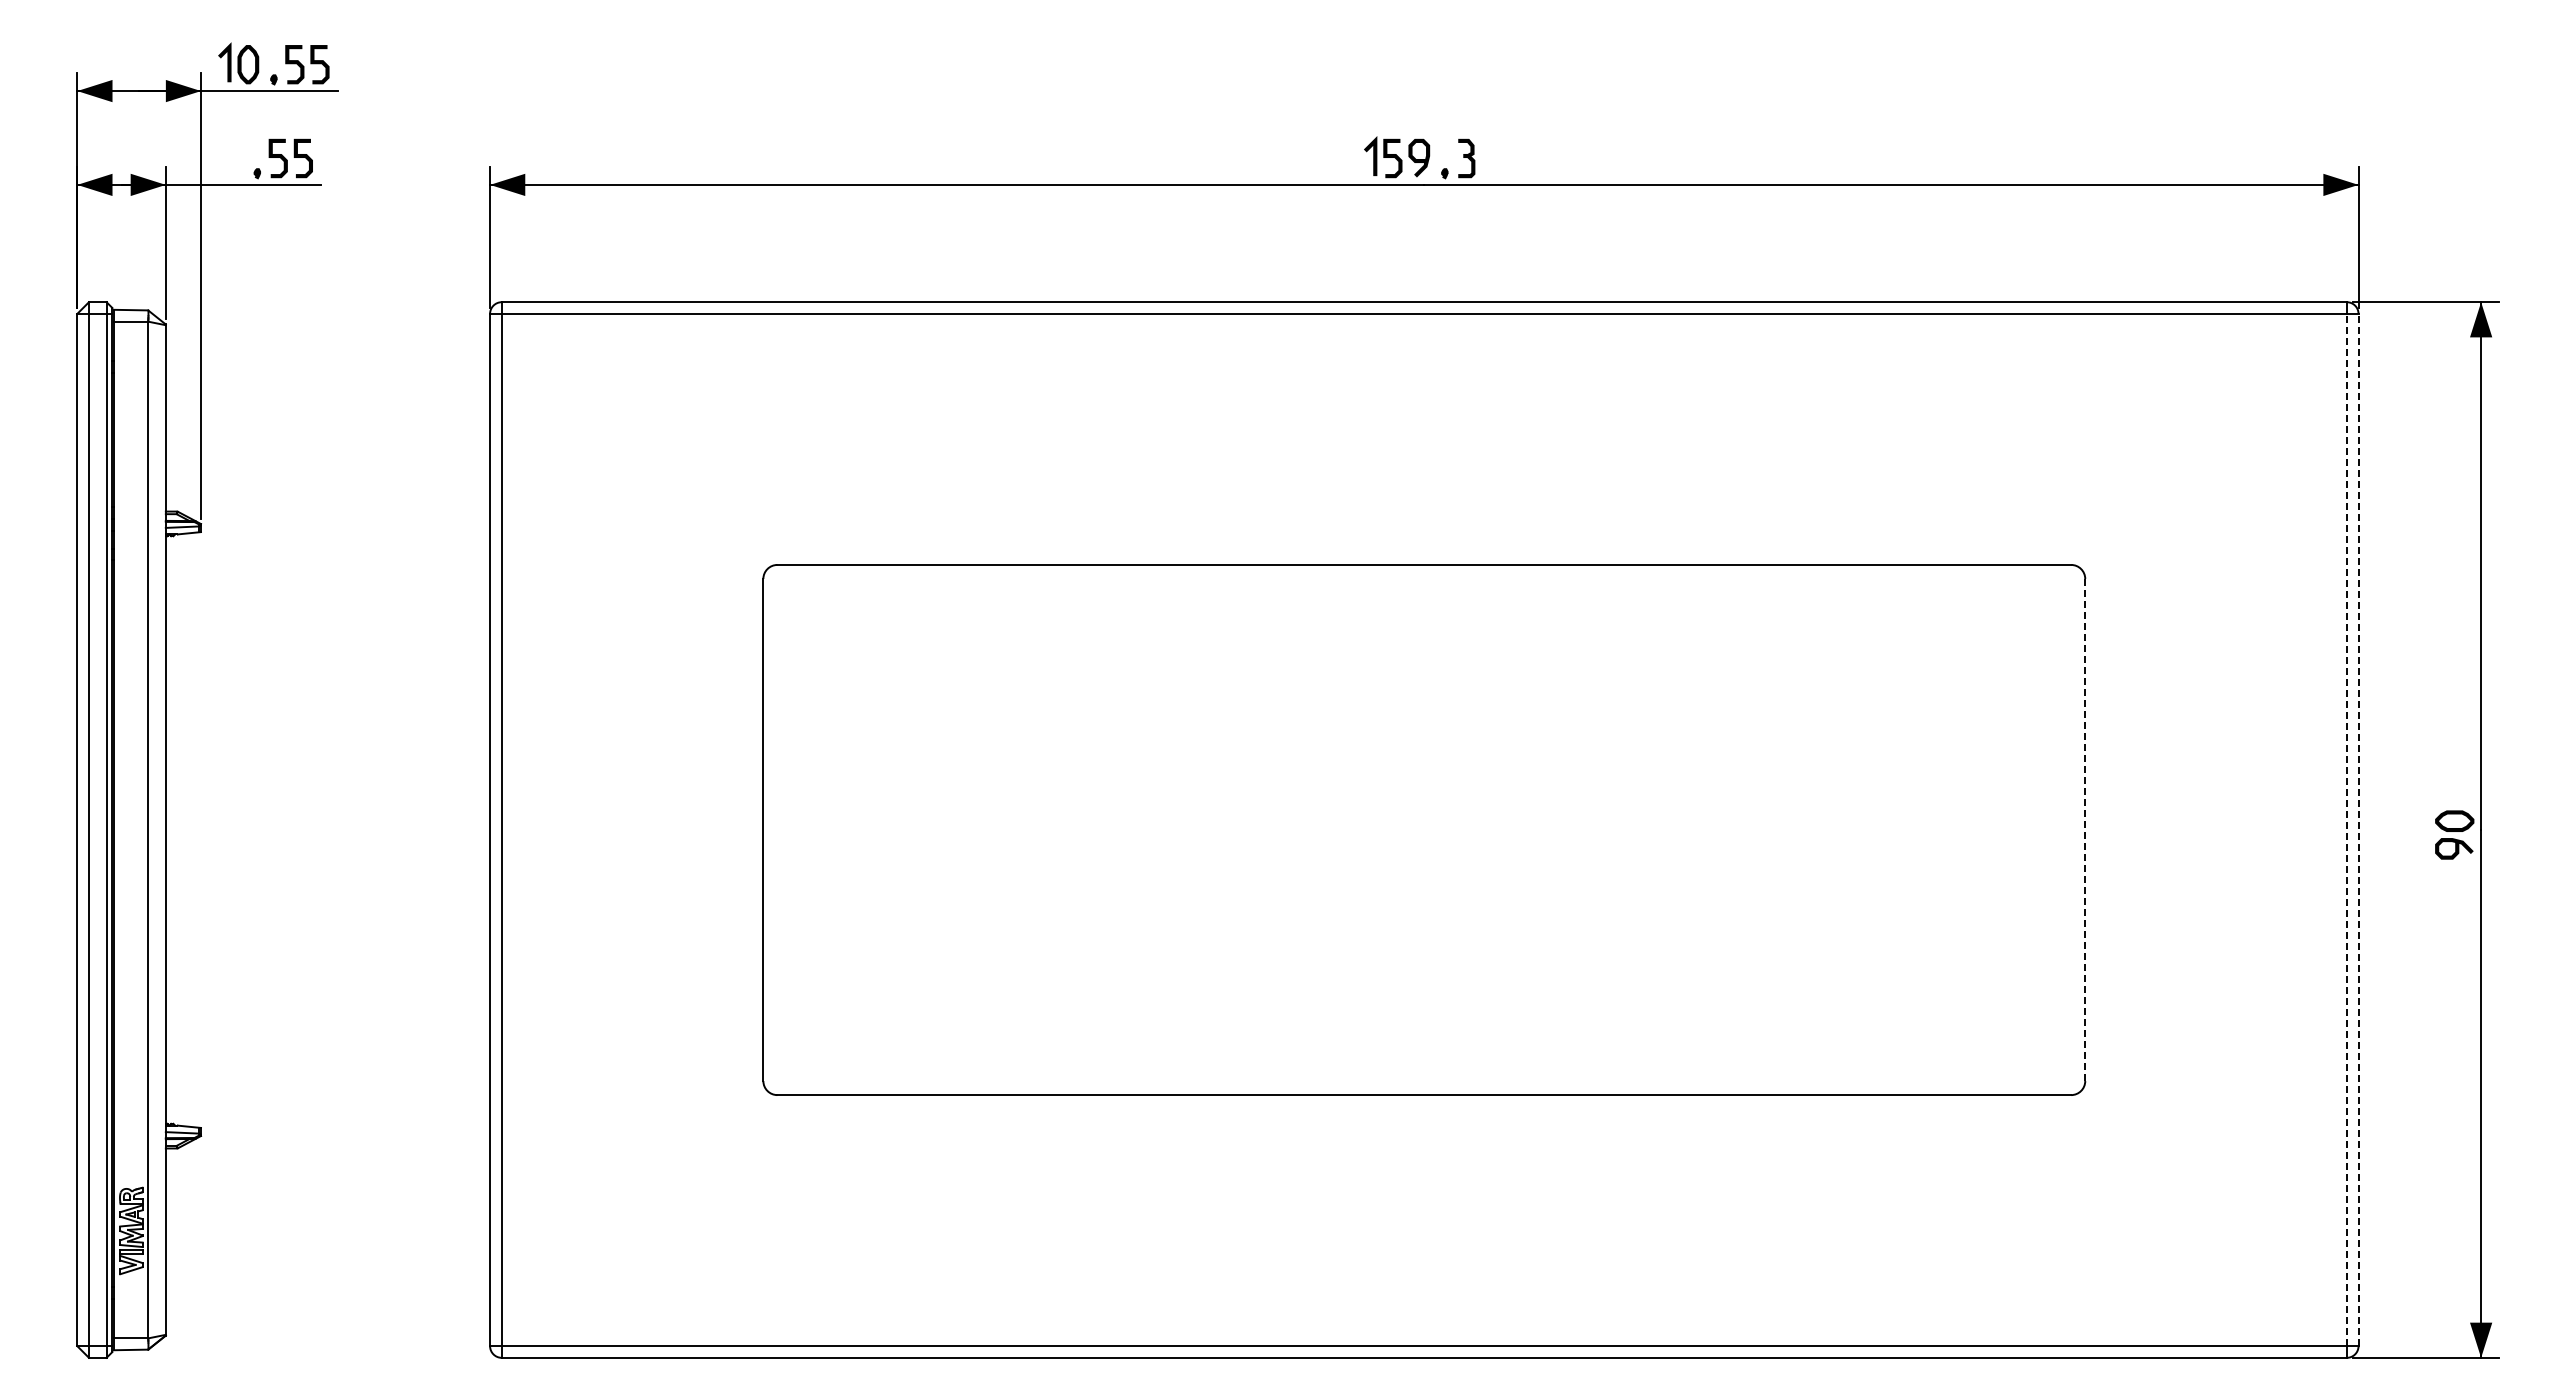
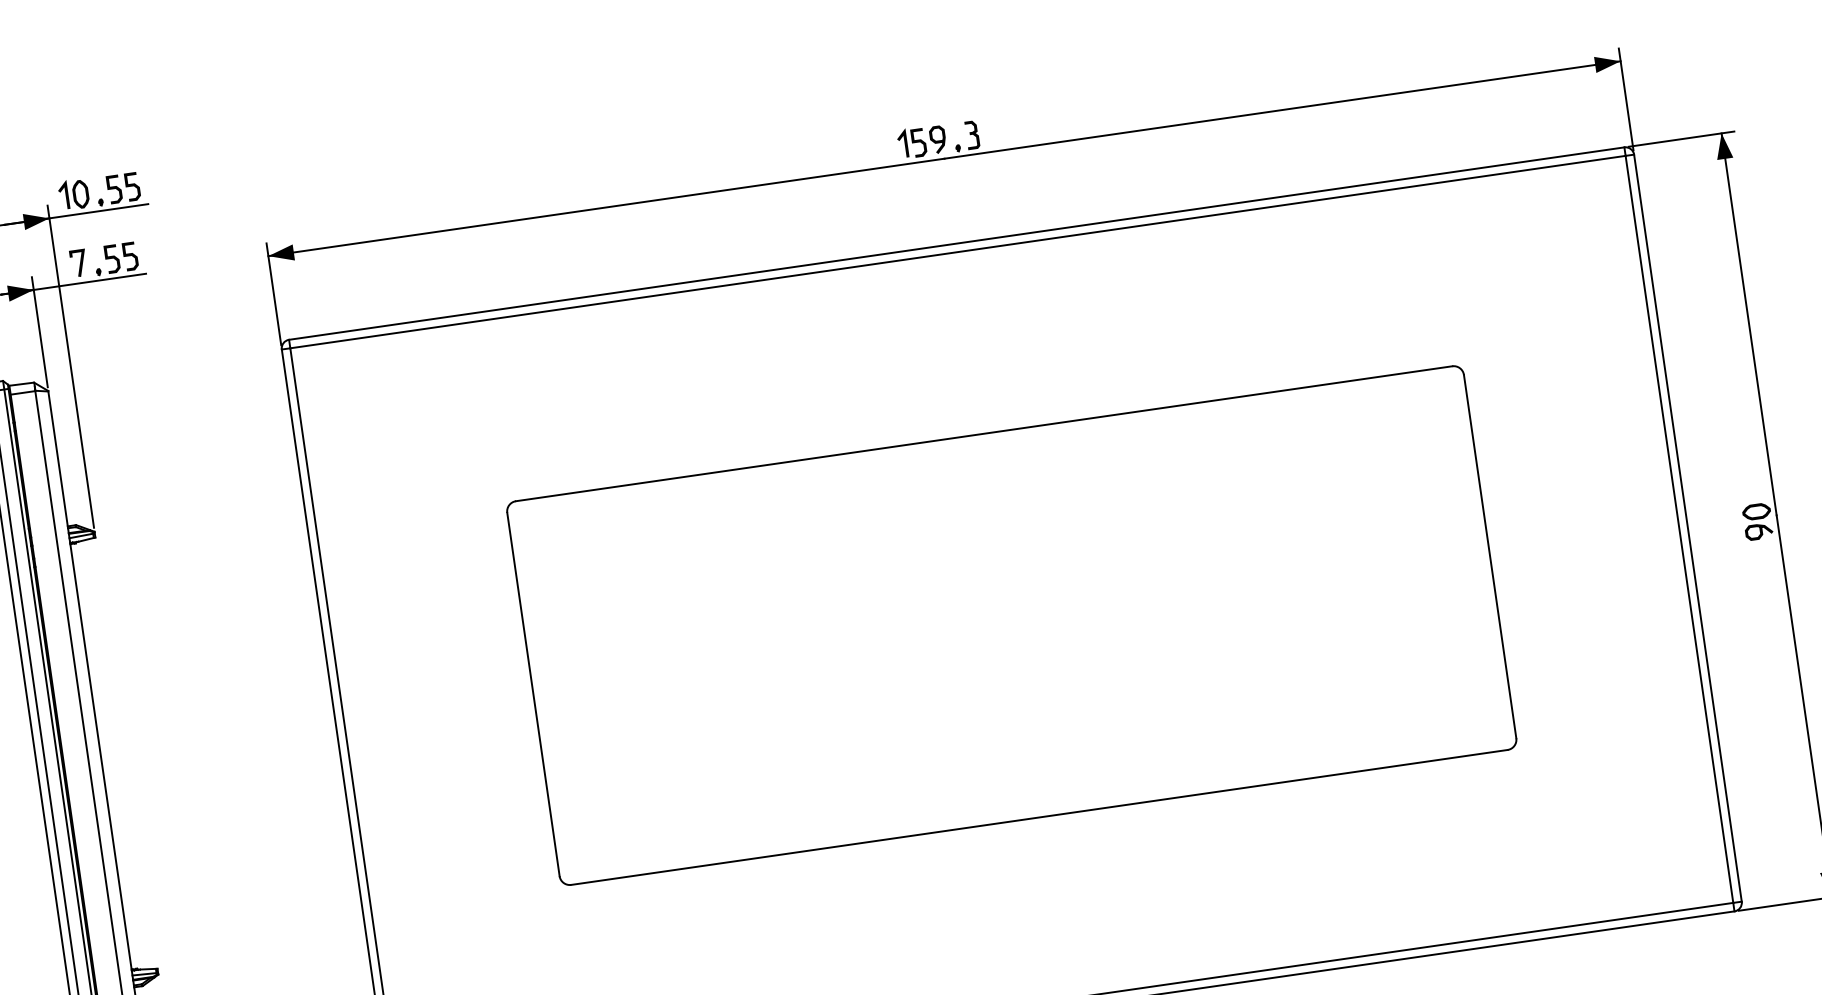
line: (233, 157) -> (79, 263), added
line: (2085, 829) -> (1490, 556), dashed -> solid
line: (2346, 829) -> (1679, 529), dashed -> solid
line: (2358, 829) -> (1687, 527), dashed -> solid

